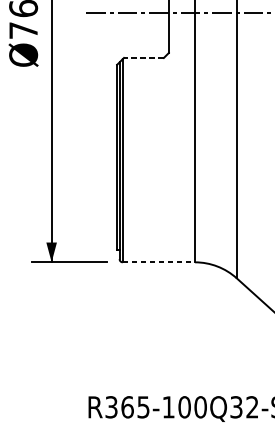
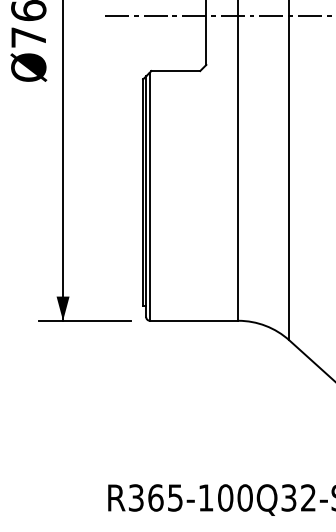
line: (143, 58) -> (175, 71), dashed -> solid
line: (159, 262) -> (194, 320), dashed -> solid

